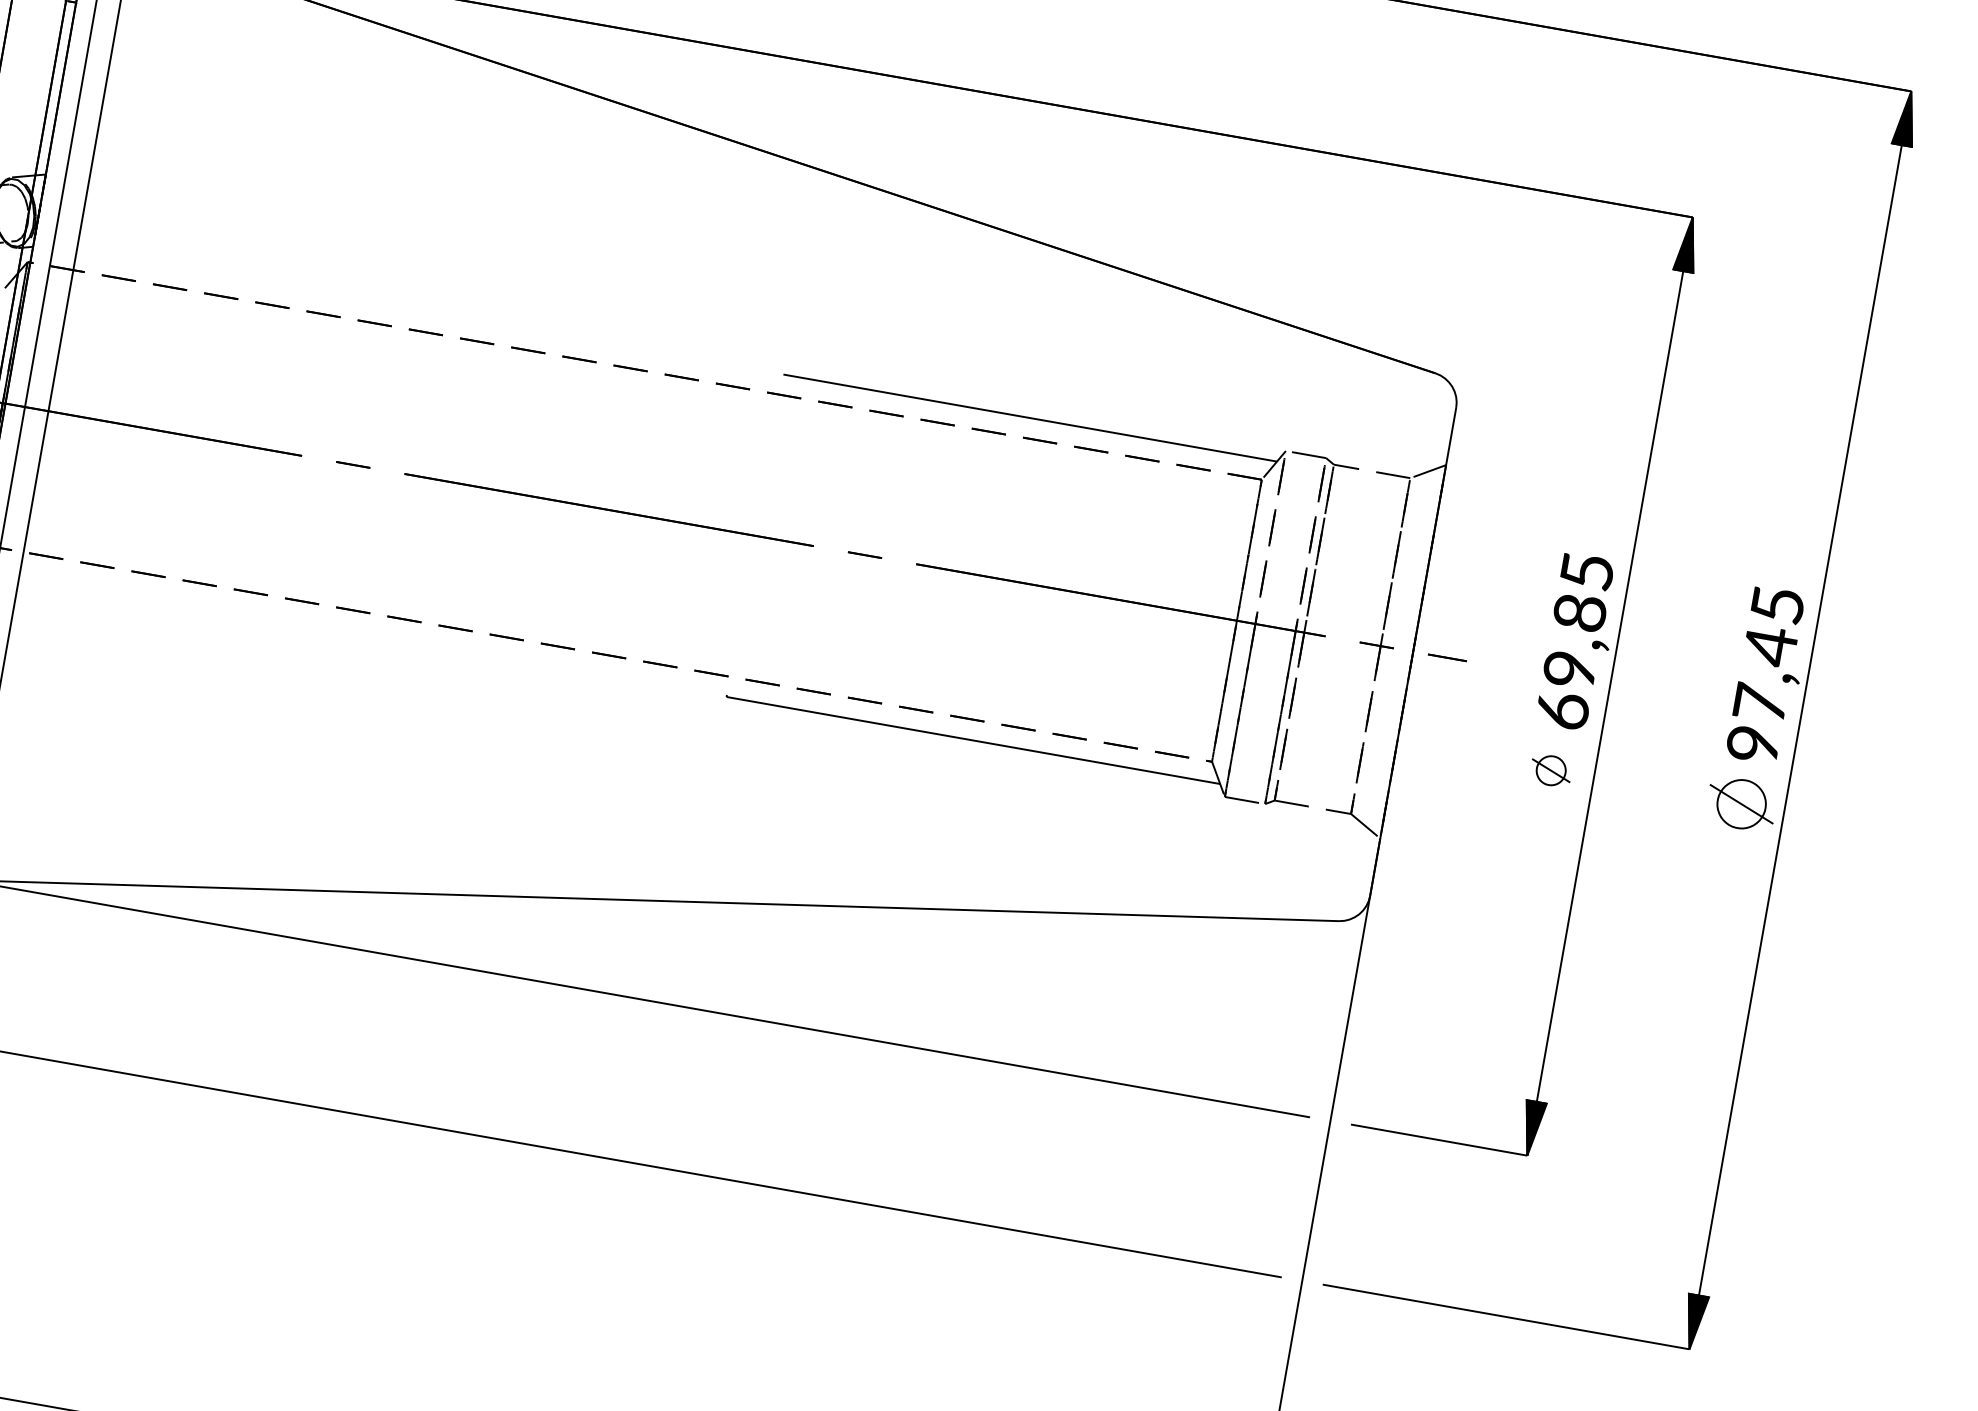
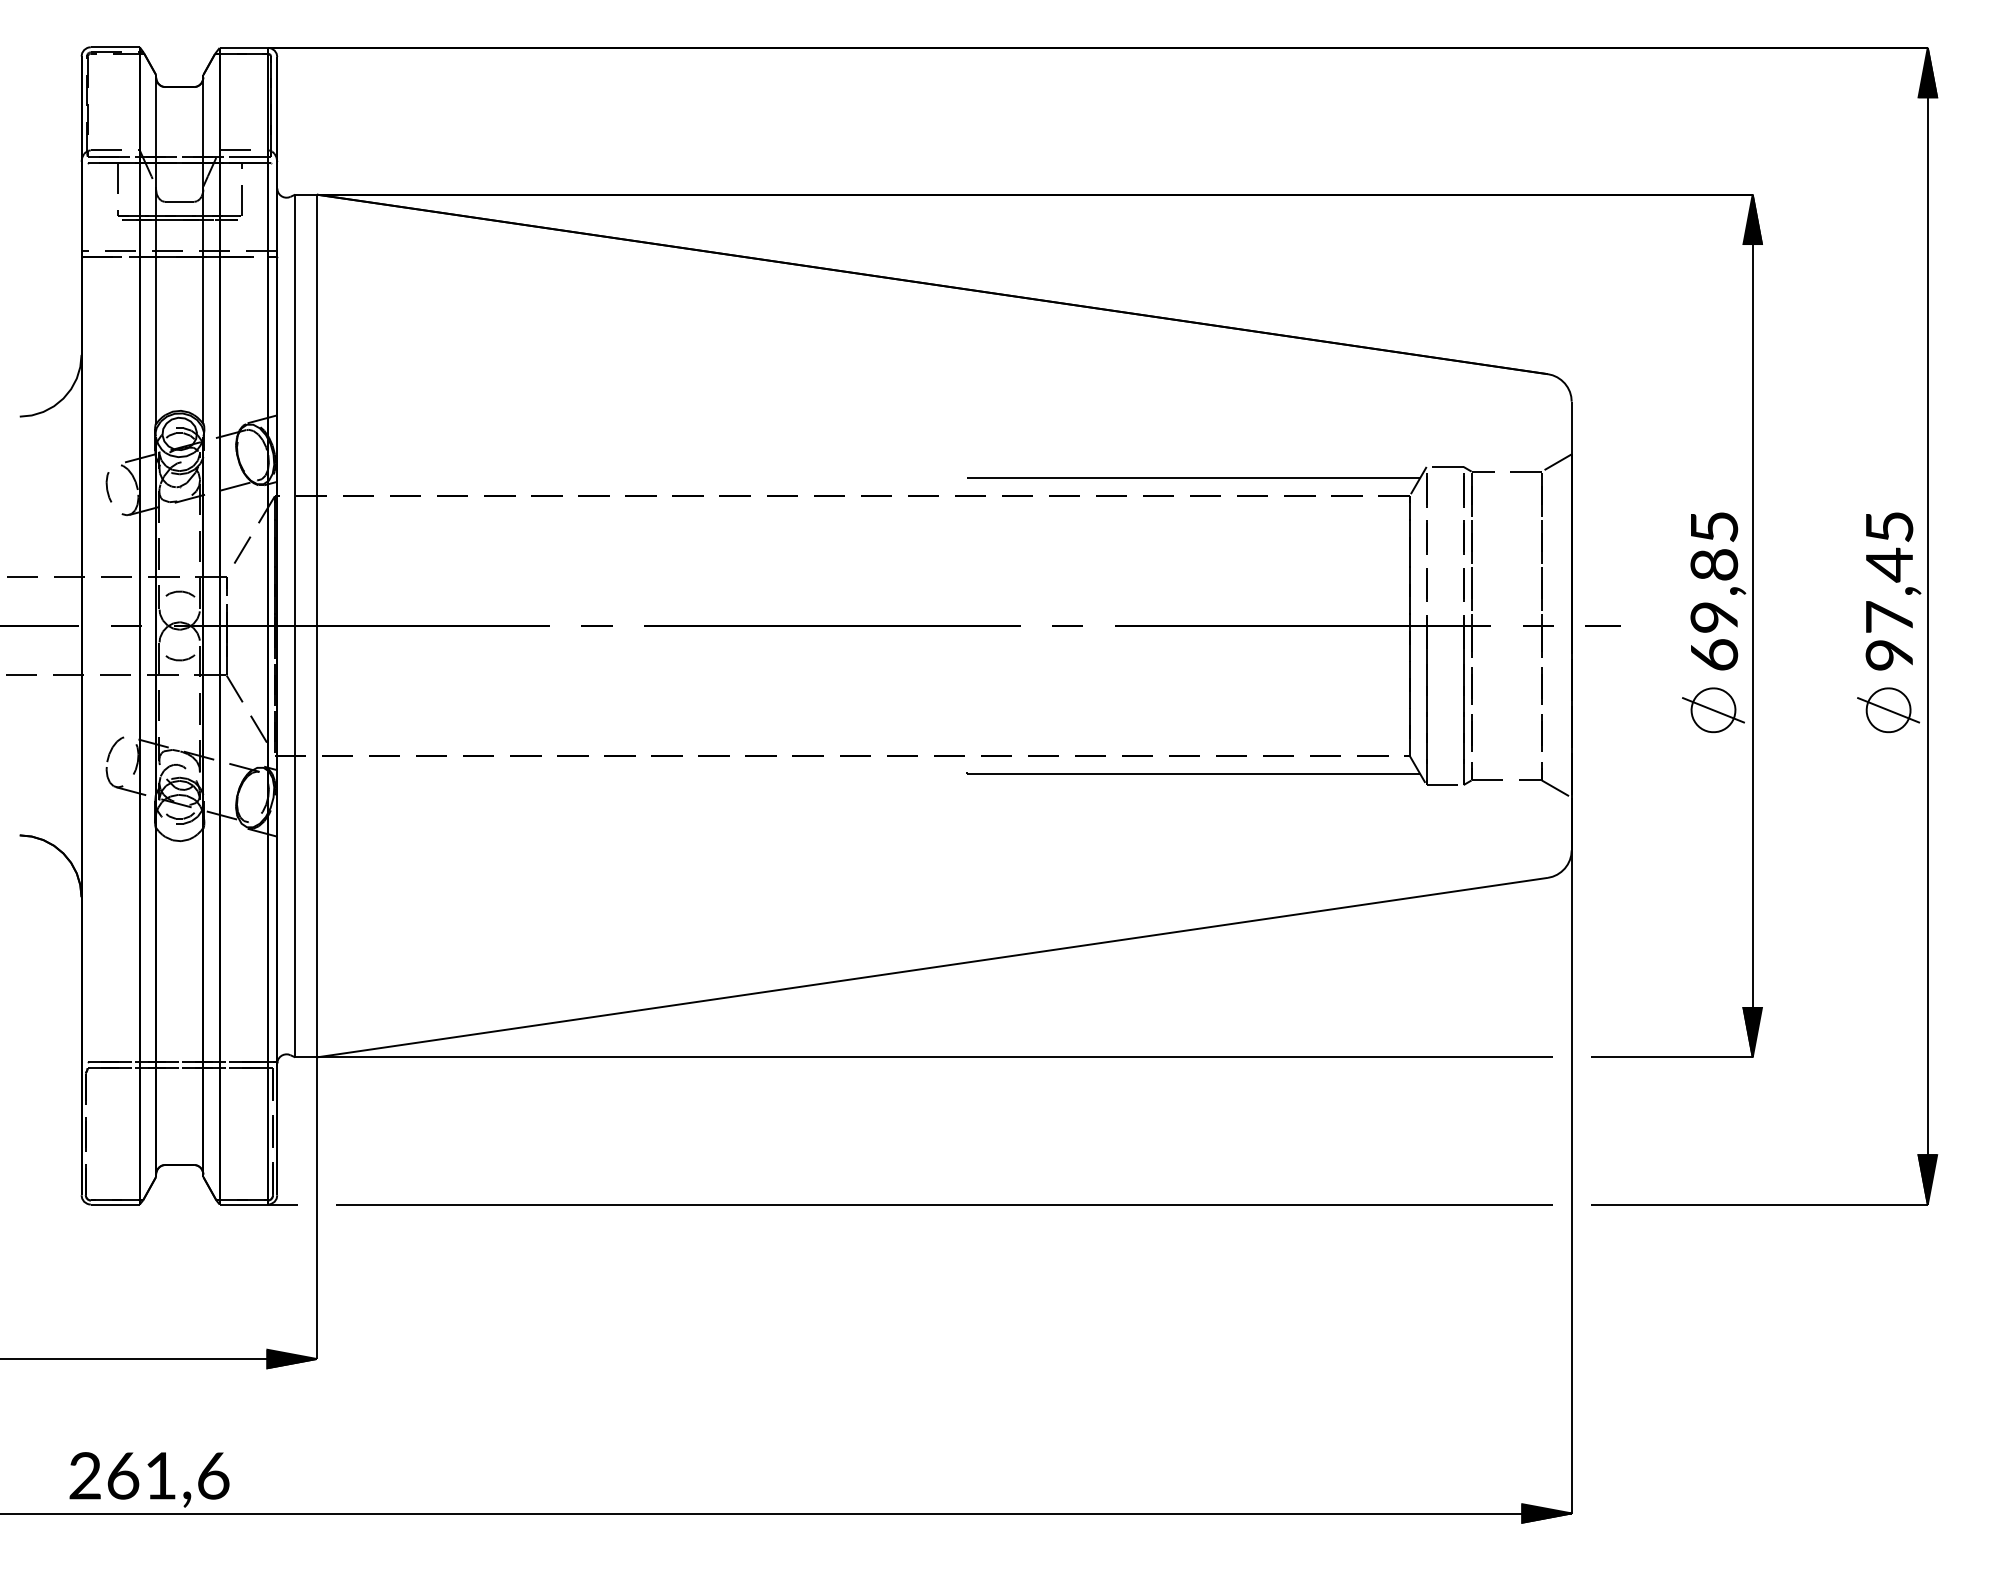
part: (1551, 770) -> (1713, 710), size x1.67

